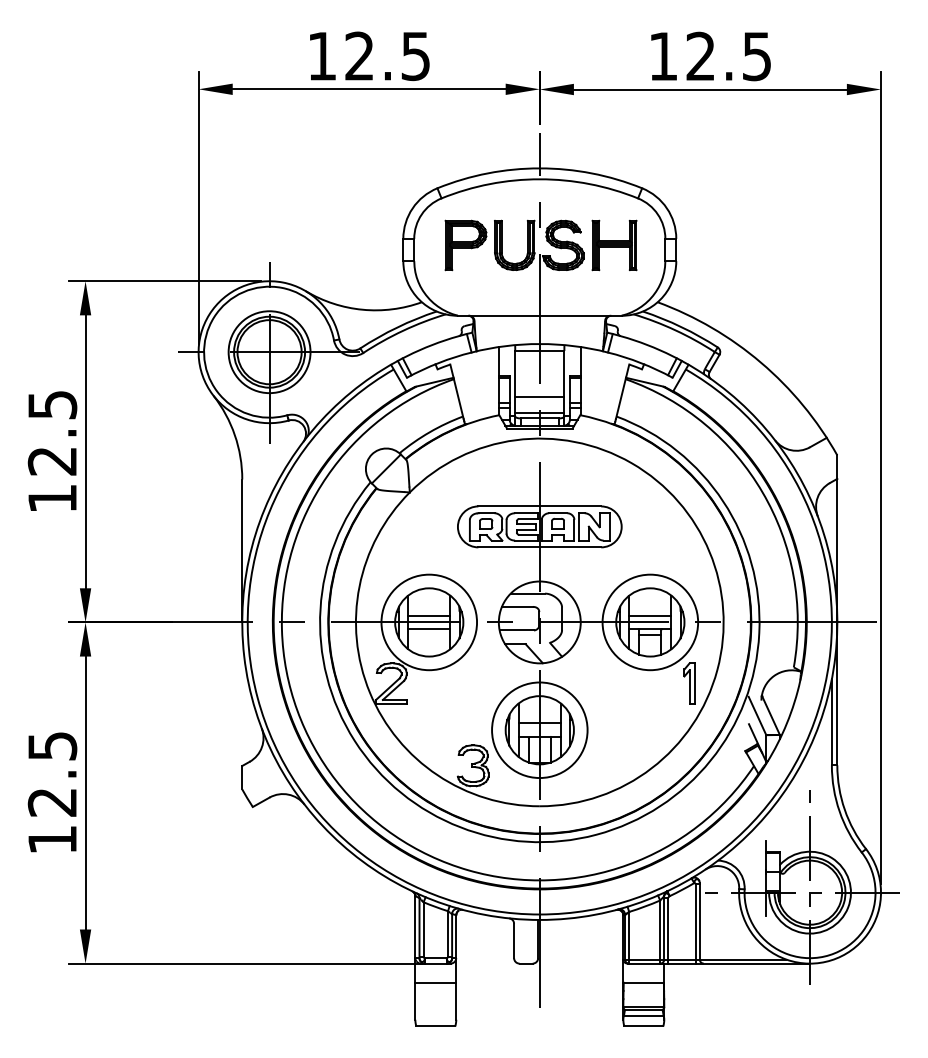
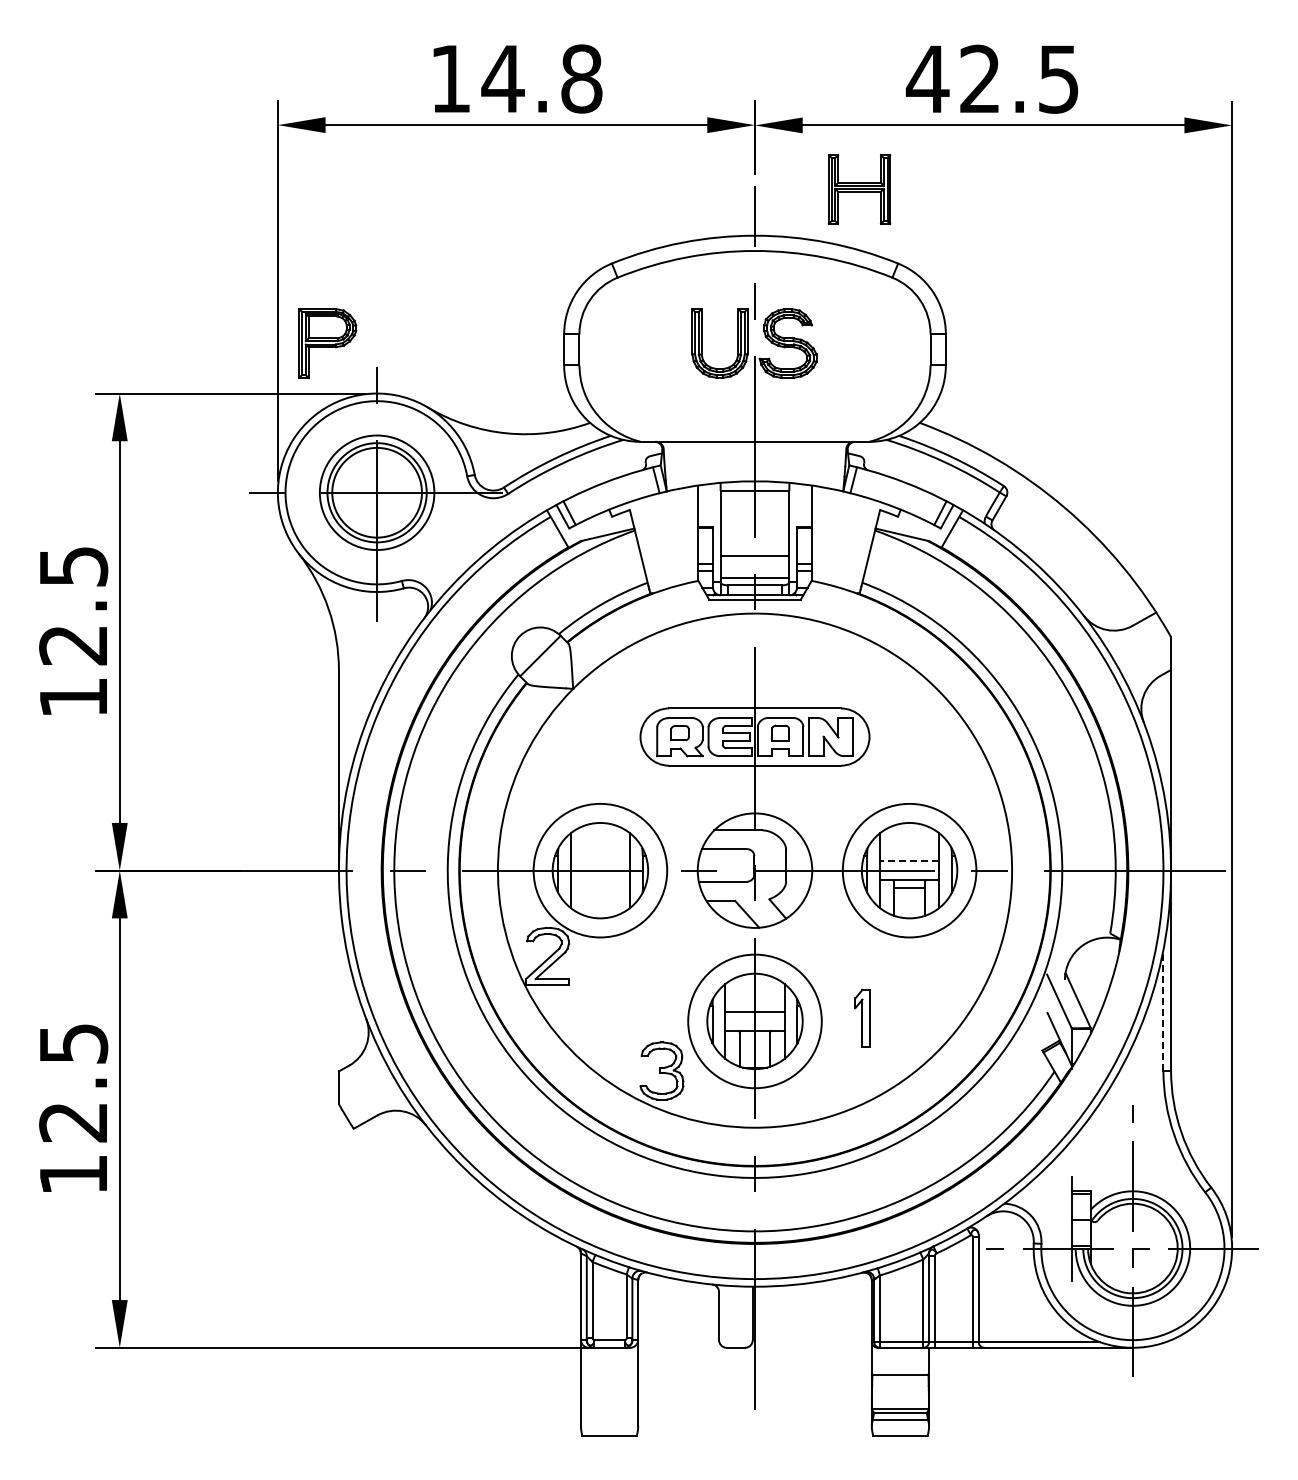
text: (387, 55) -> (541, 78), 12.5 -> 14.8
text: (663, 55) -> (927, 78), 12.5 -> 42.5
part: (465, 245) -> (327, 343), moved
part: (614, 245) -> (859, 189), moved
line: (428, 615) -> (599, 861), removed
line: (650, 615) -> (909, 861), solid -> dashed
line: (428, 629) -> (599, 880), removed
part: (689, 683) -> (862, 1017), moved
line: (831, 721) -> (1163, 1009), solid -> dashed
line: (435, 982) -> (609, 1374), removed

